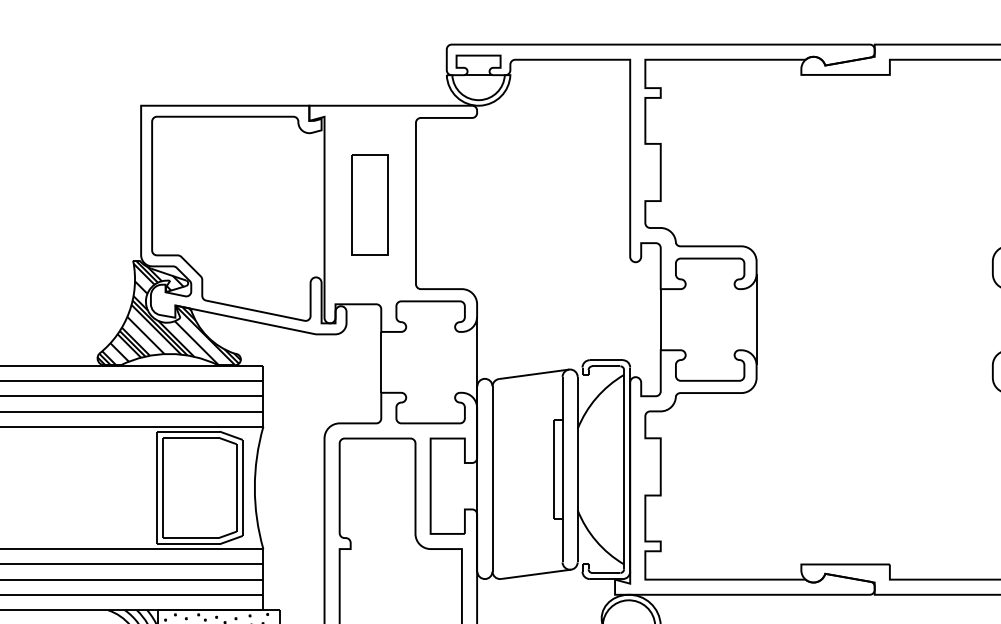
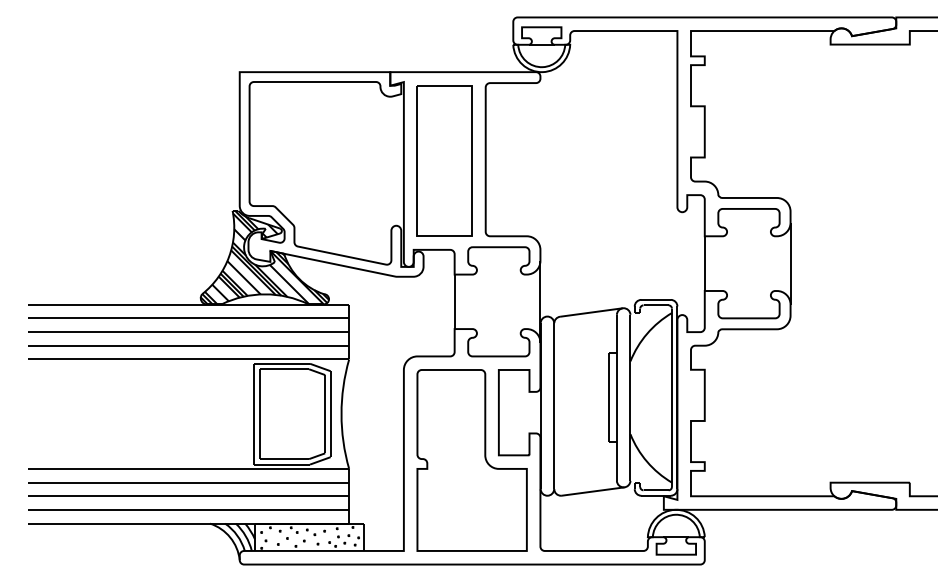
part: (369, 204) -> (444, 160), size x1.67

